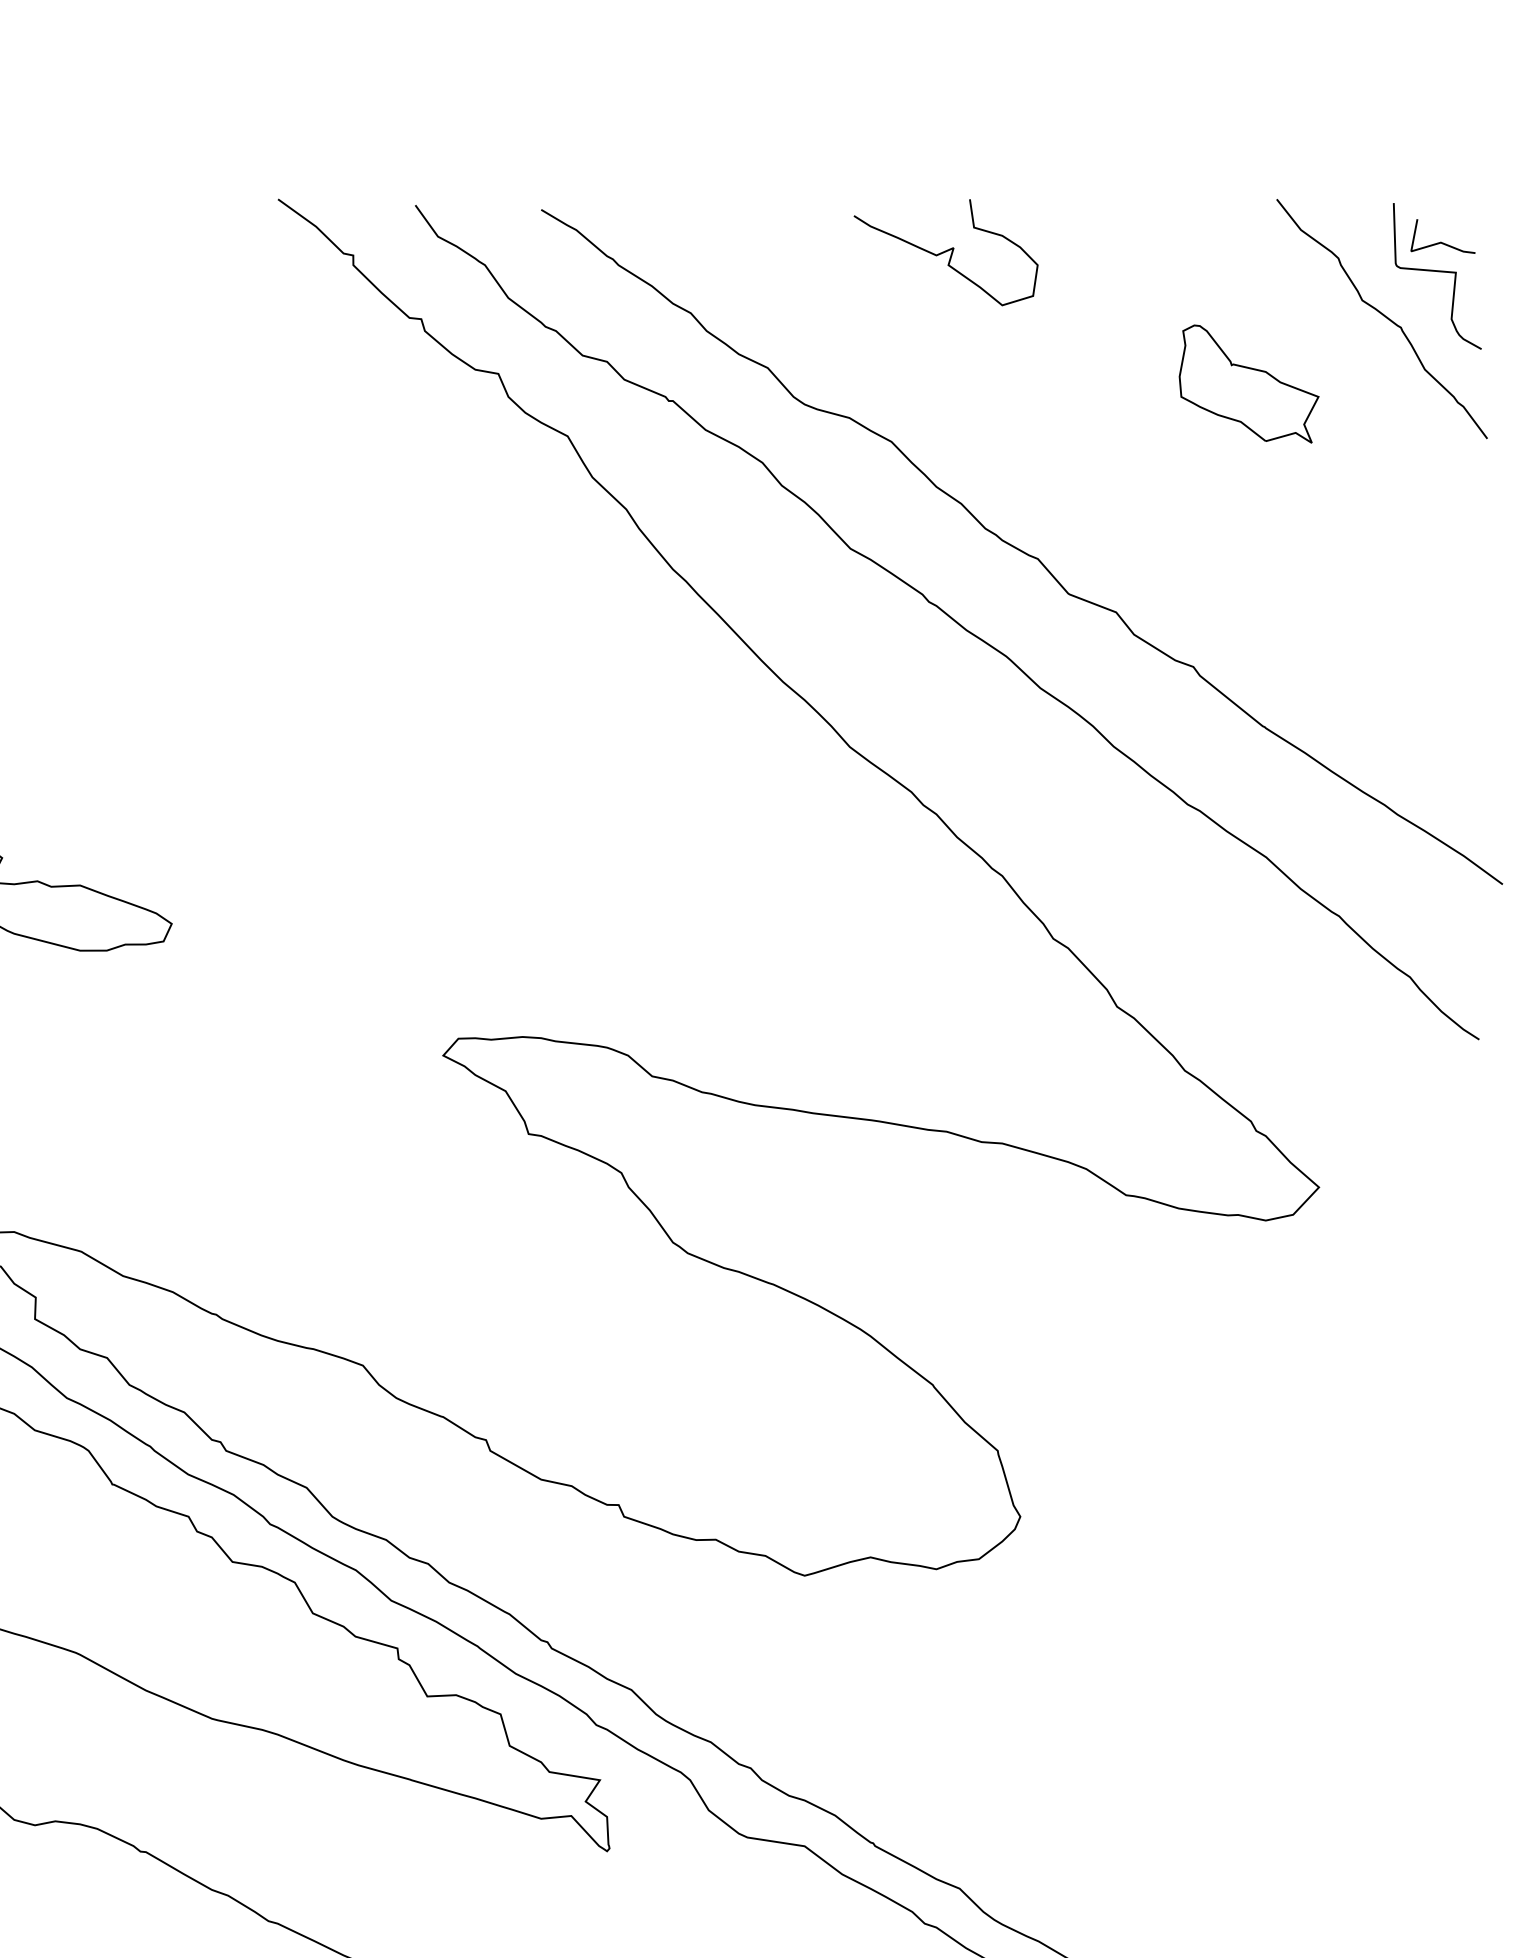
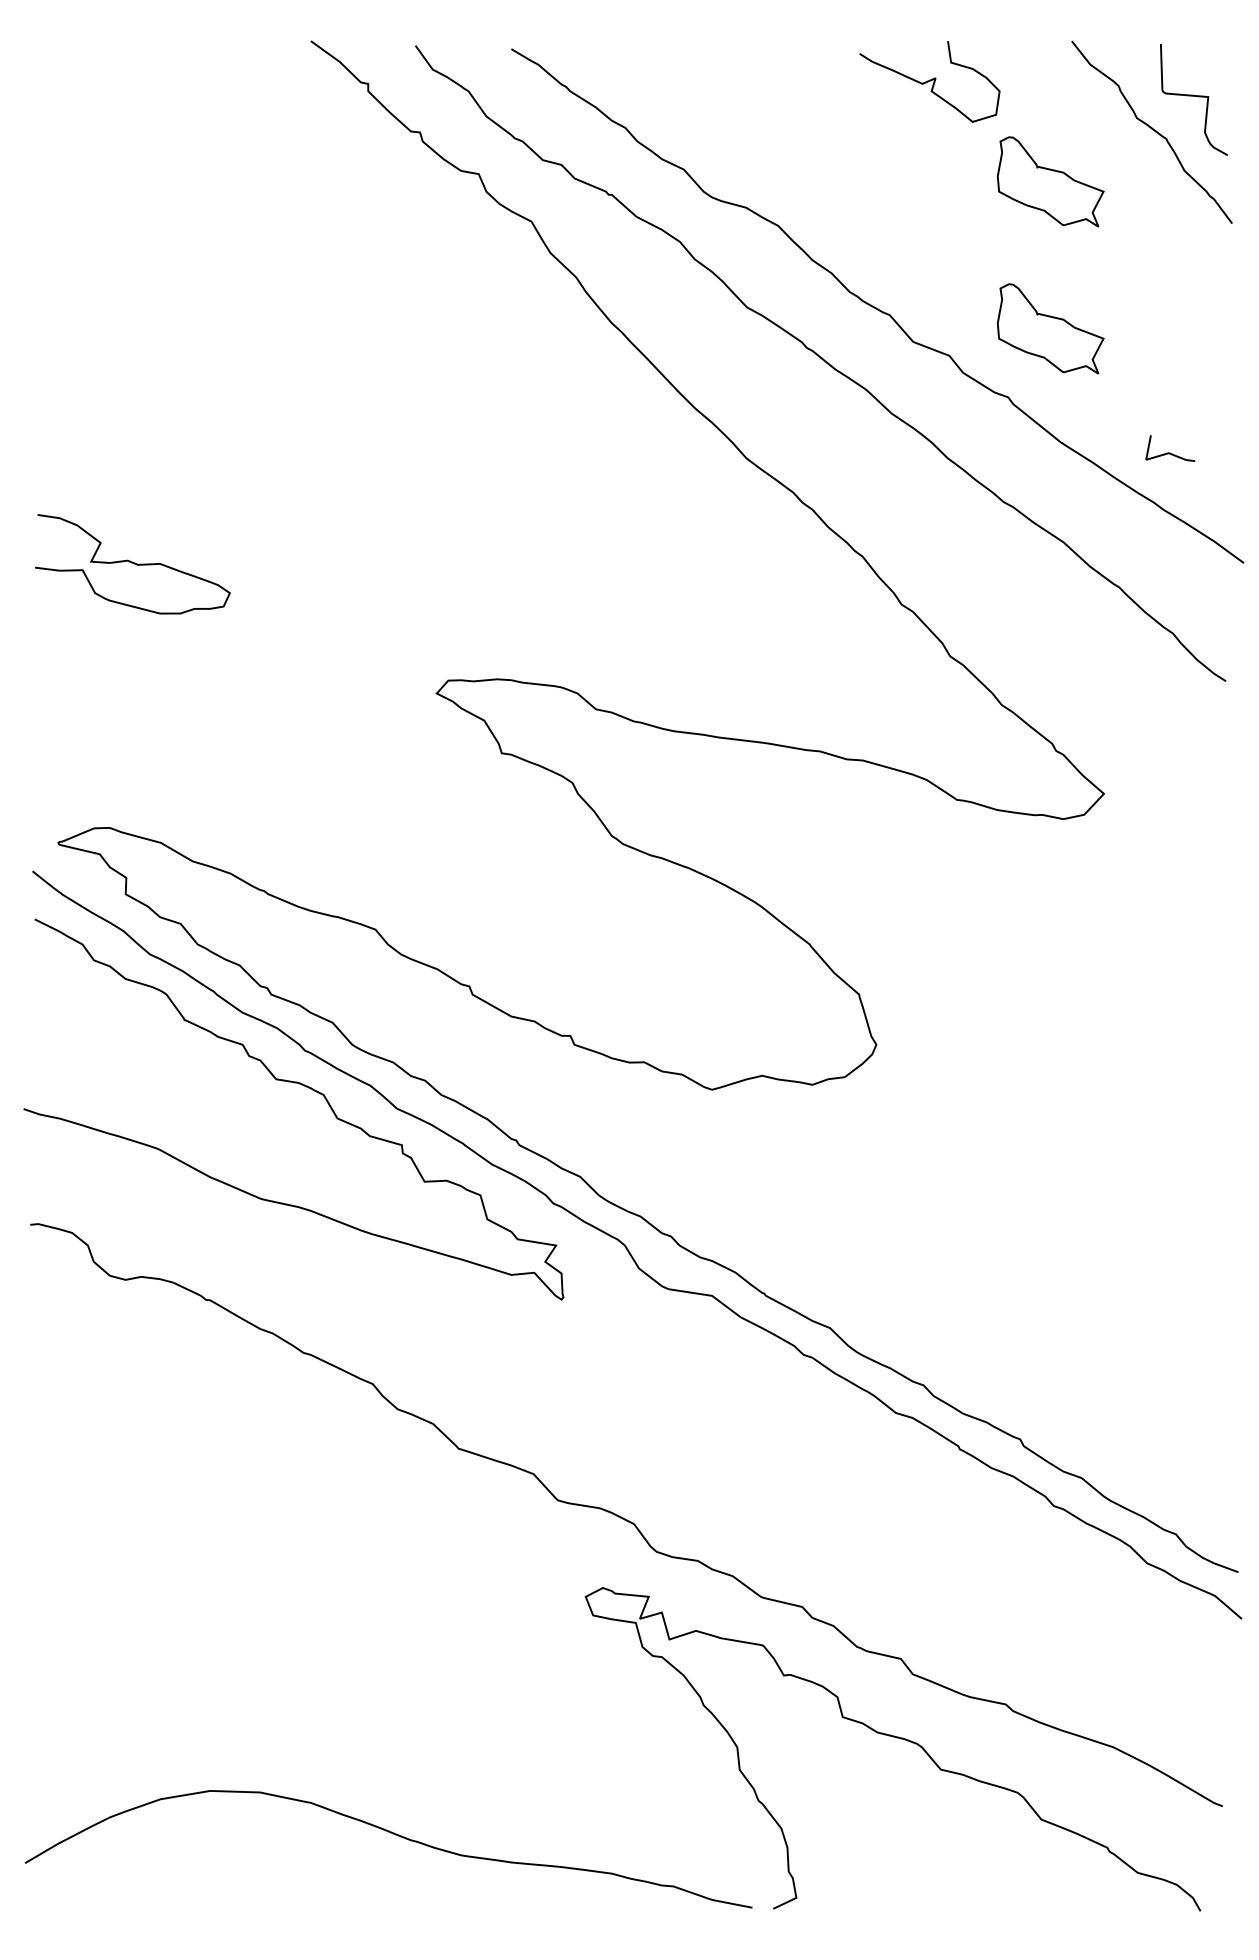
line: (1443, 241) -> (1170, 452), moved
curve: (945, 252) -> (929, 81), moved
part: (1248, 576) -> (1050, 328), added

